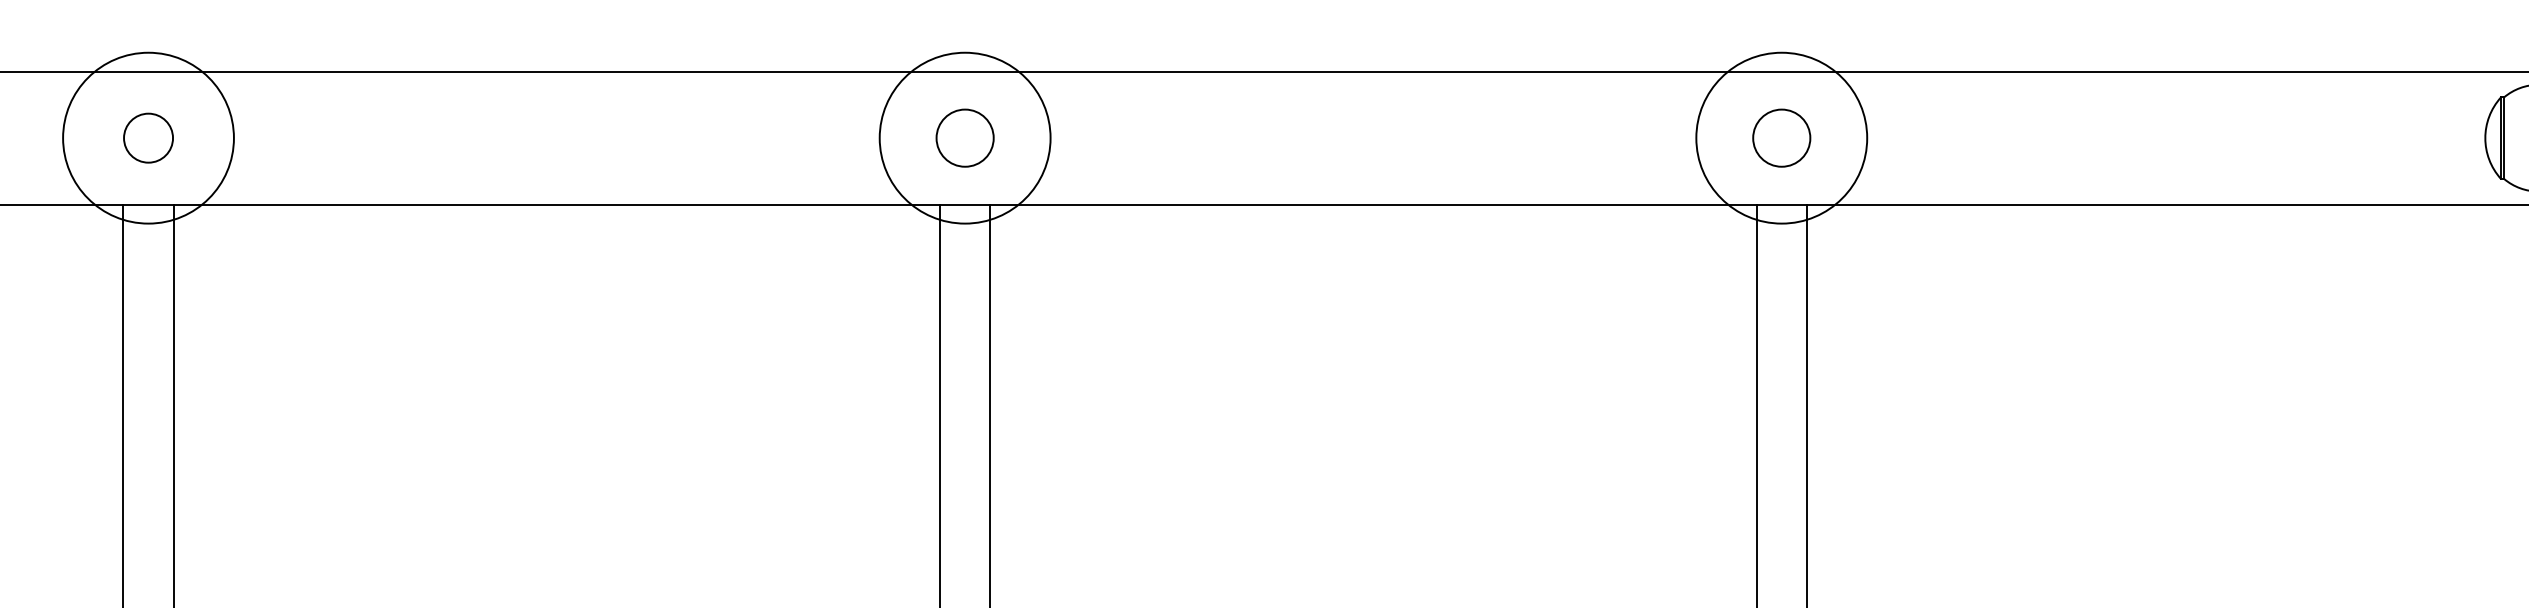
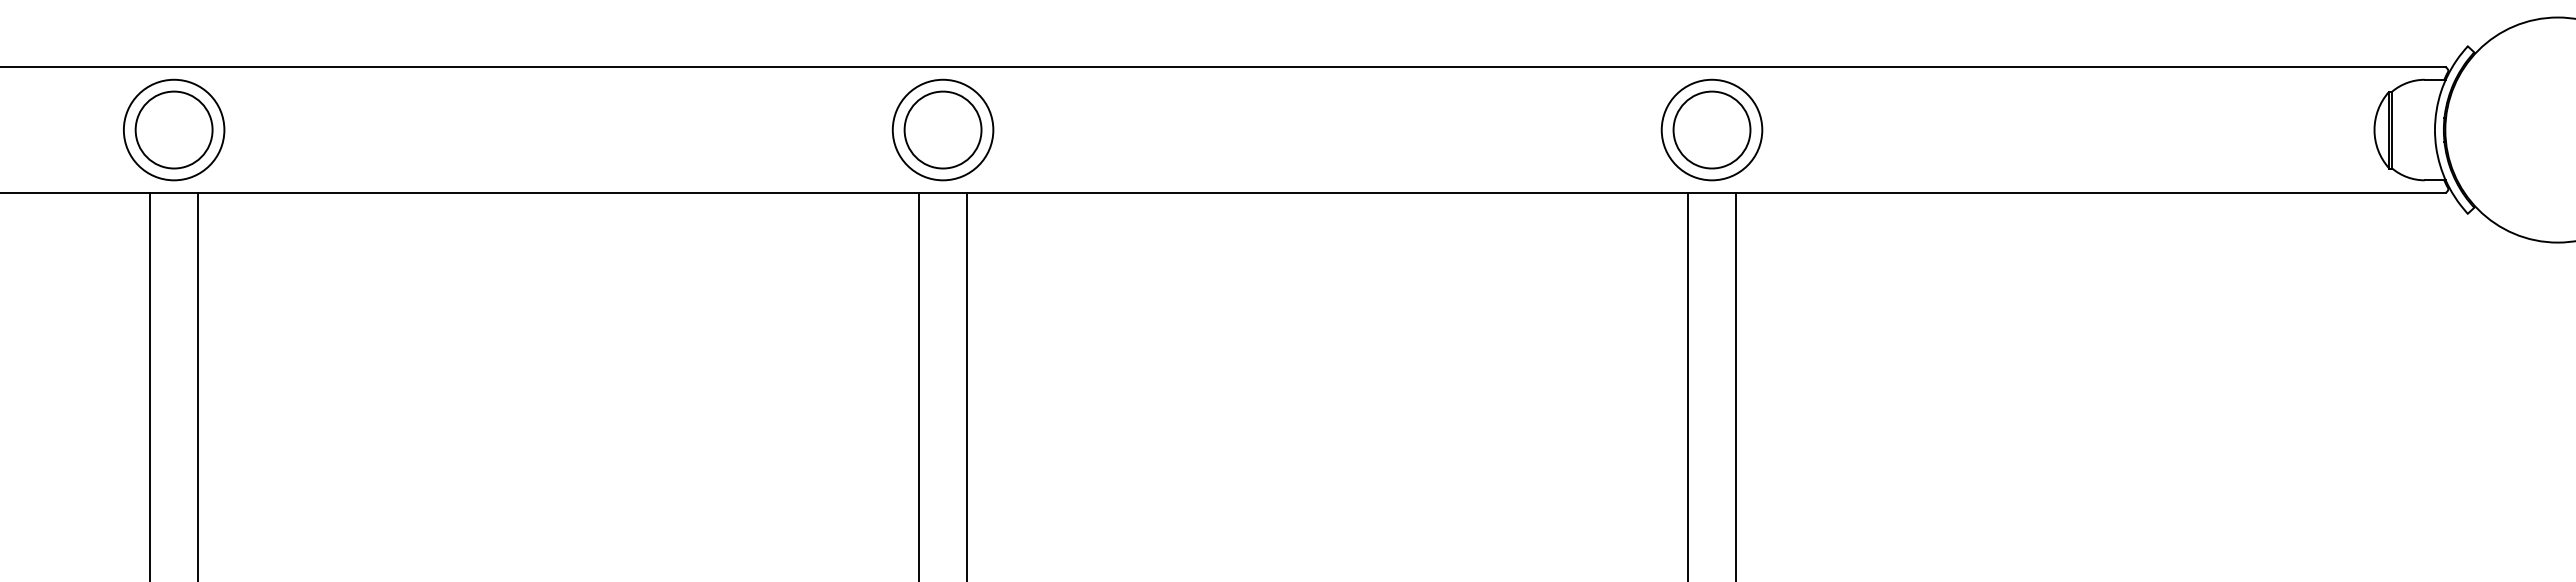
circle: (147, 137) -> (173, 129), size x0.62
circle: (147, 137) -> (173, 129), size x1.67
circle: (964, 137) -> (942, 129), size x0.62
circle: (964, 137) -> (942, 129), size x1.43
circle: (1781, 137) -> (1711, 129), size x0.62
circle: (1781, 137) -> (1711, 129), size x1.43

